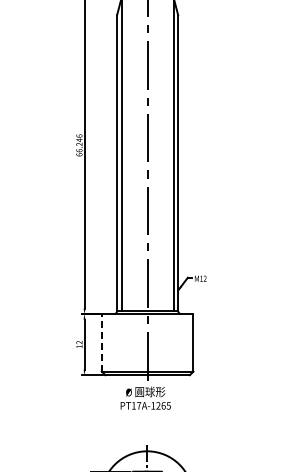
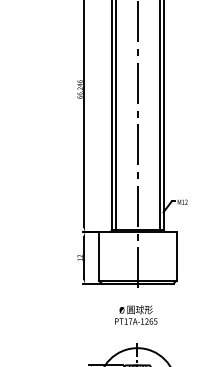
line: (101, 342) -> (98, 256), dashed -> solid
text: (145, 397) -> (135, 314), moved

